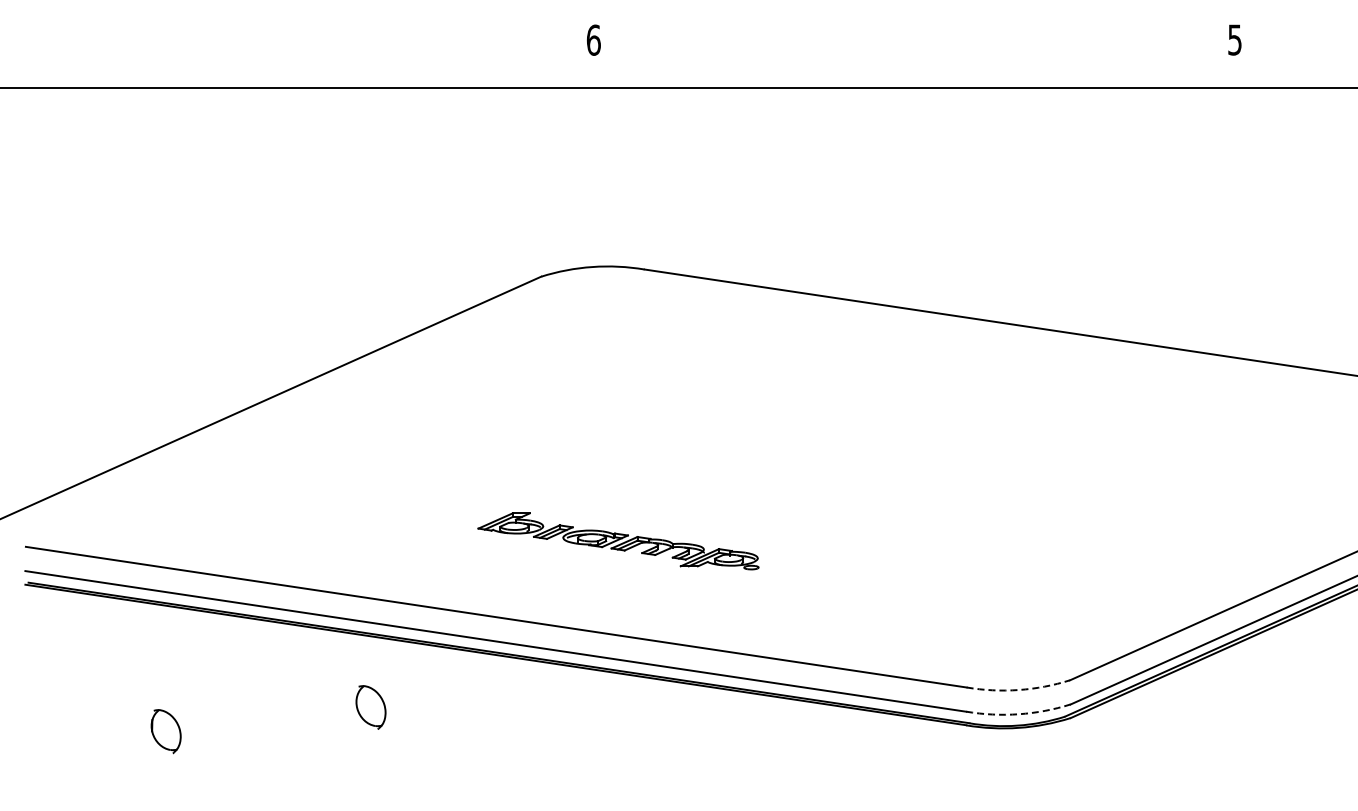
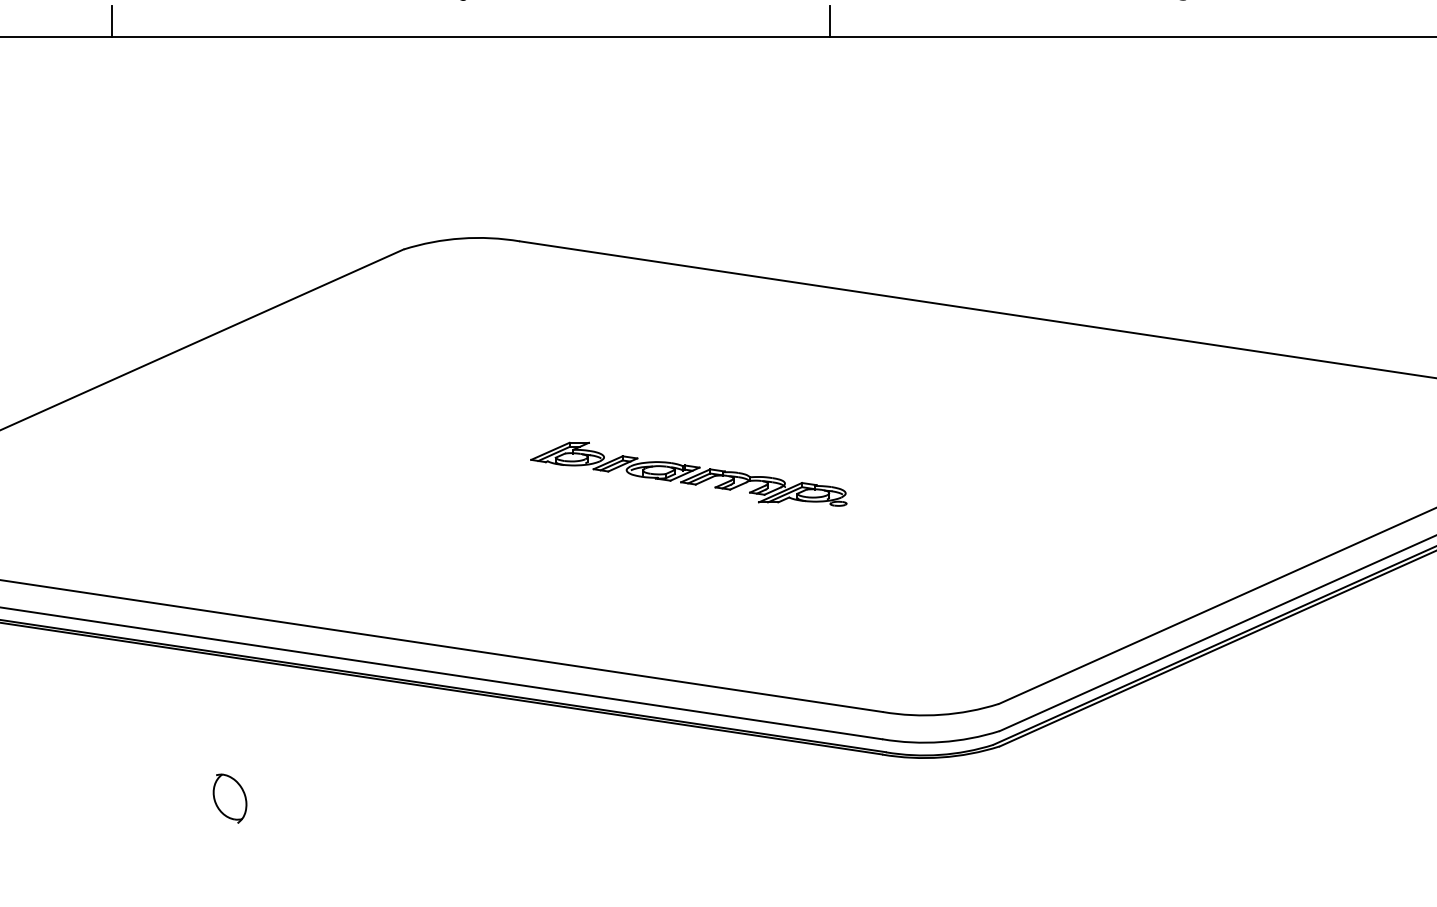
line: (281, 74) -> (111, 21), added
line: (919, 74) -> (829, 21), added
part: (618, 541) -> (688, 474), moved
arc: (1018, 690) -> (941, 715), dashed -> solid
part: (370, 707) -> (229, 798), moved
arc: (1018, 714) -> (941, 742), dashed -> solid

